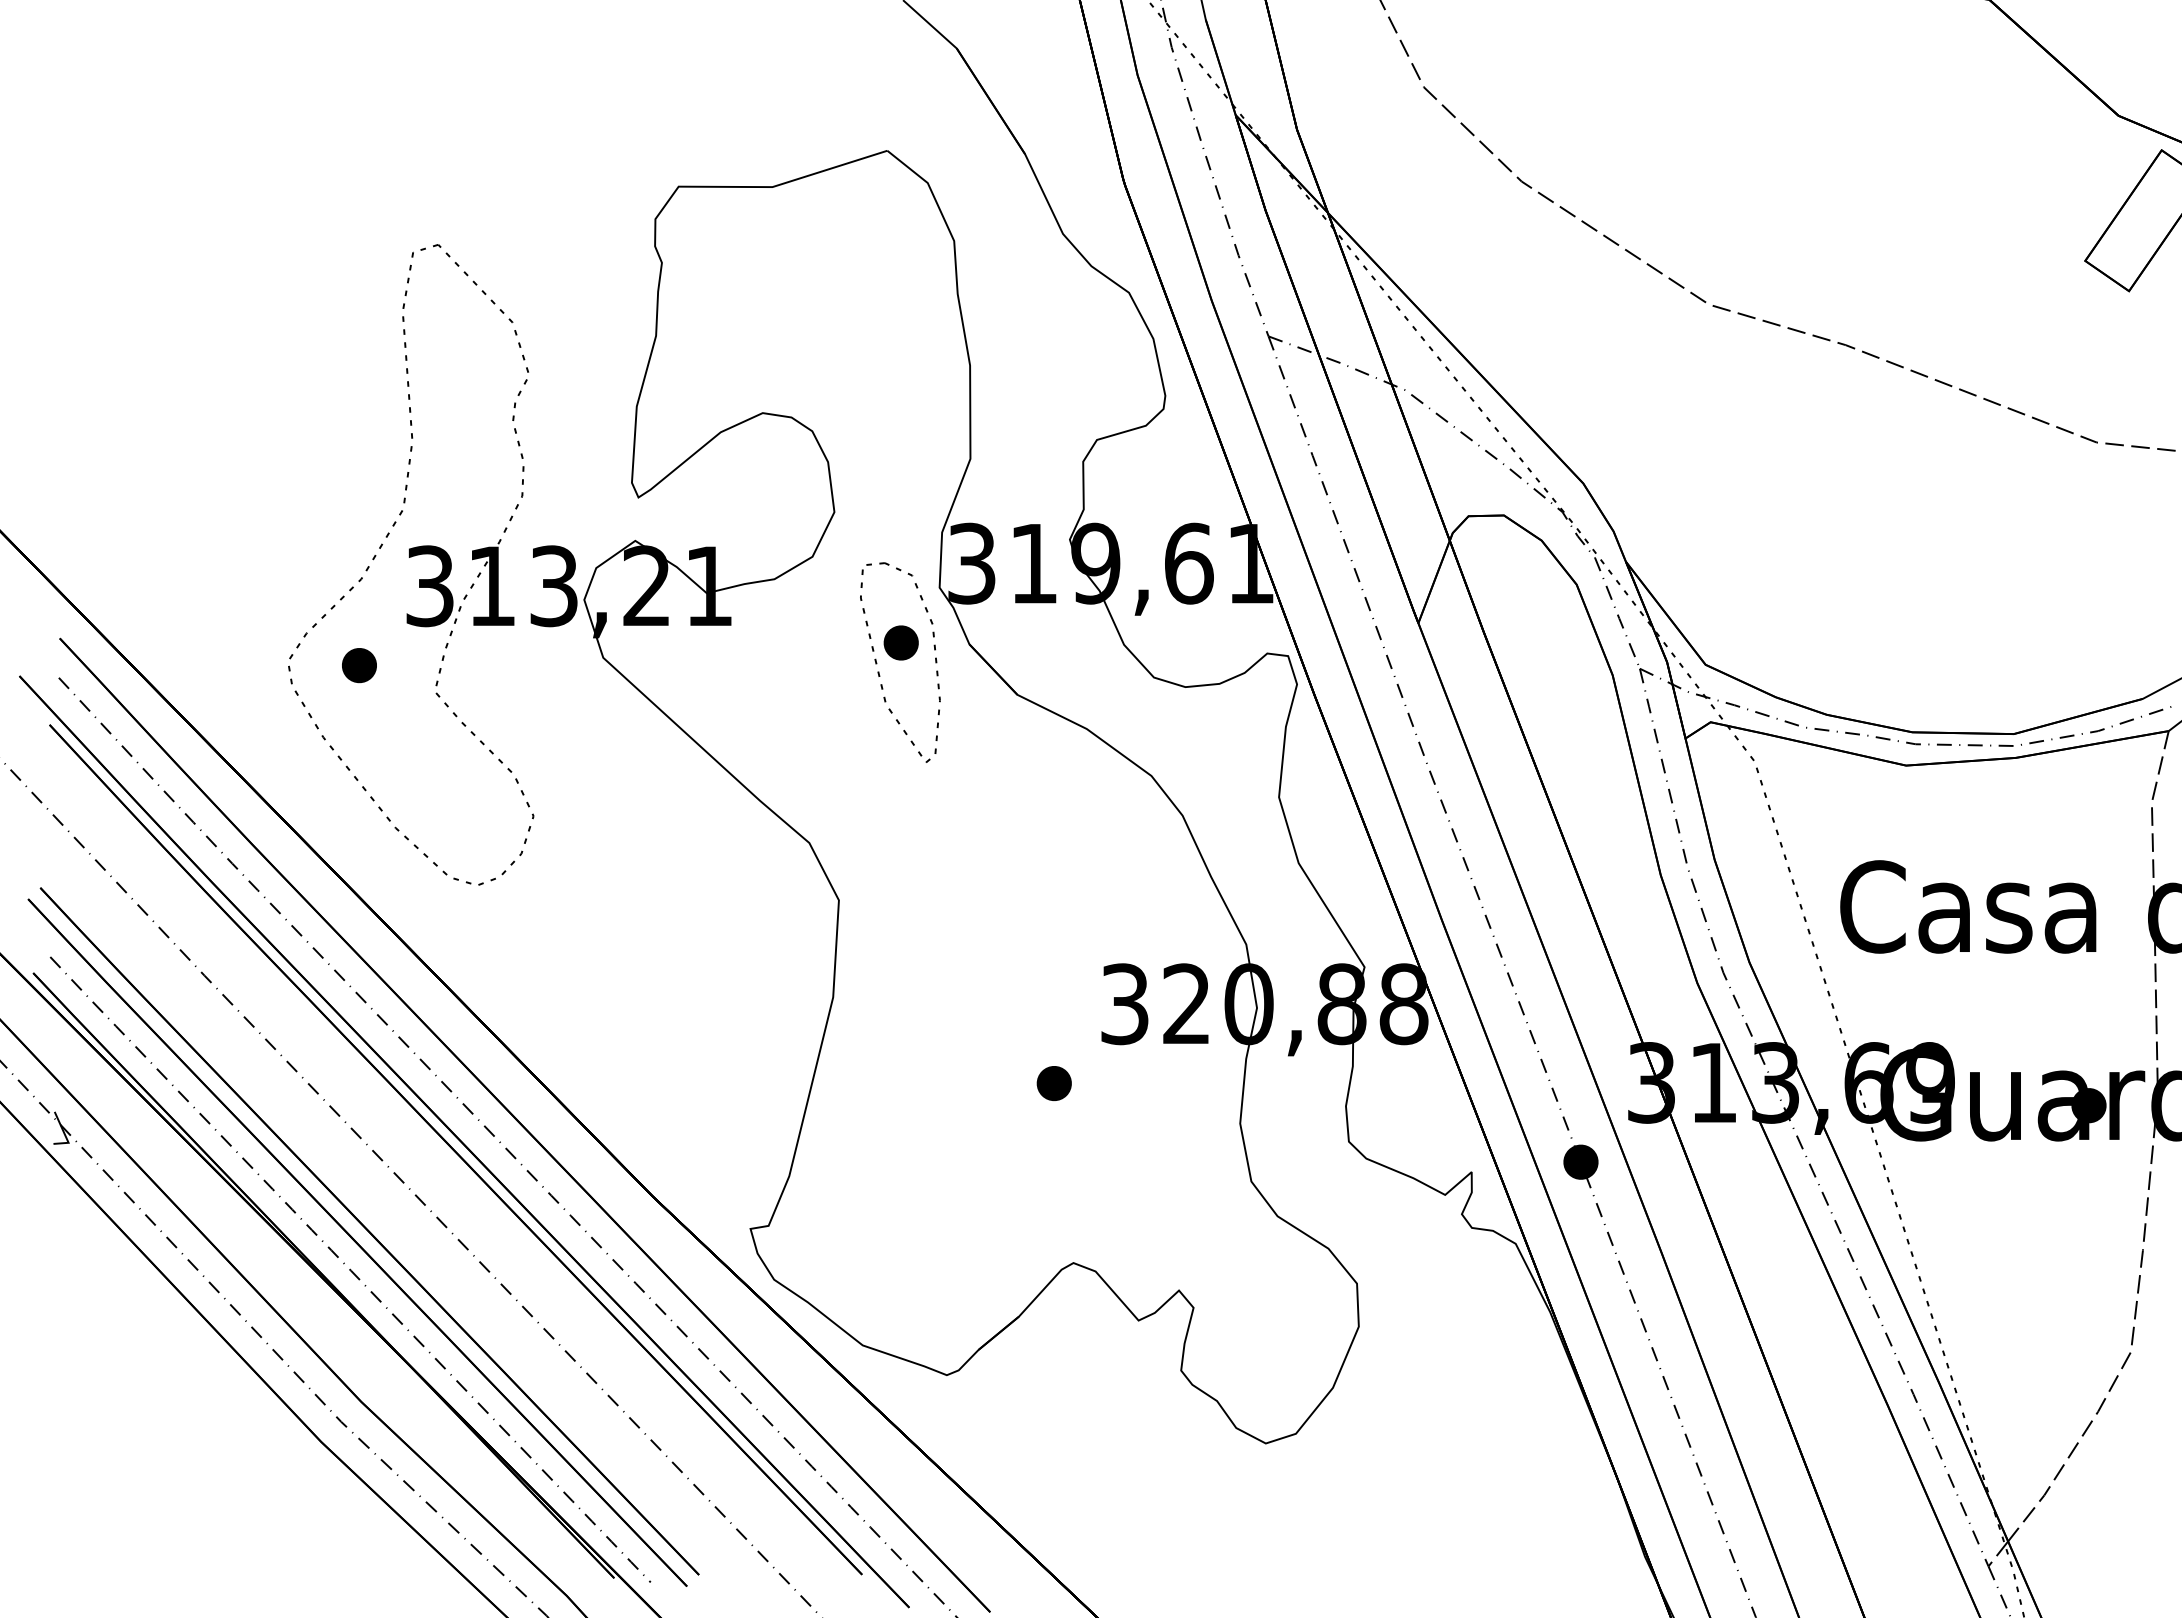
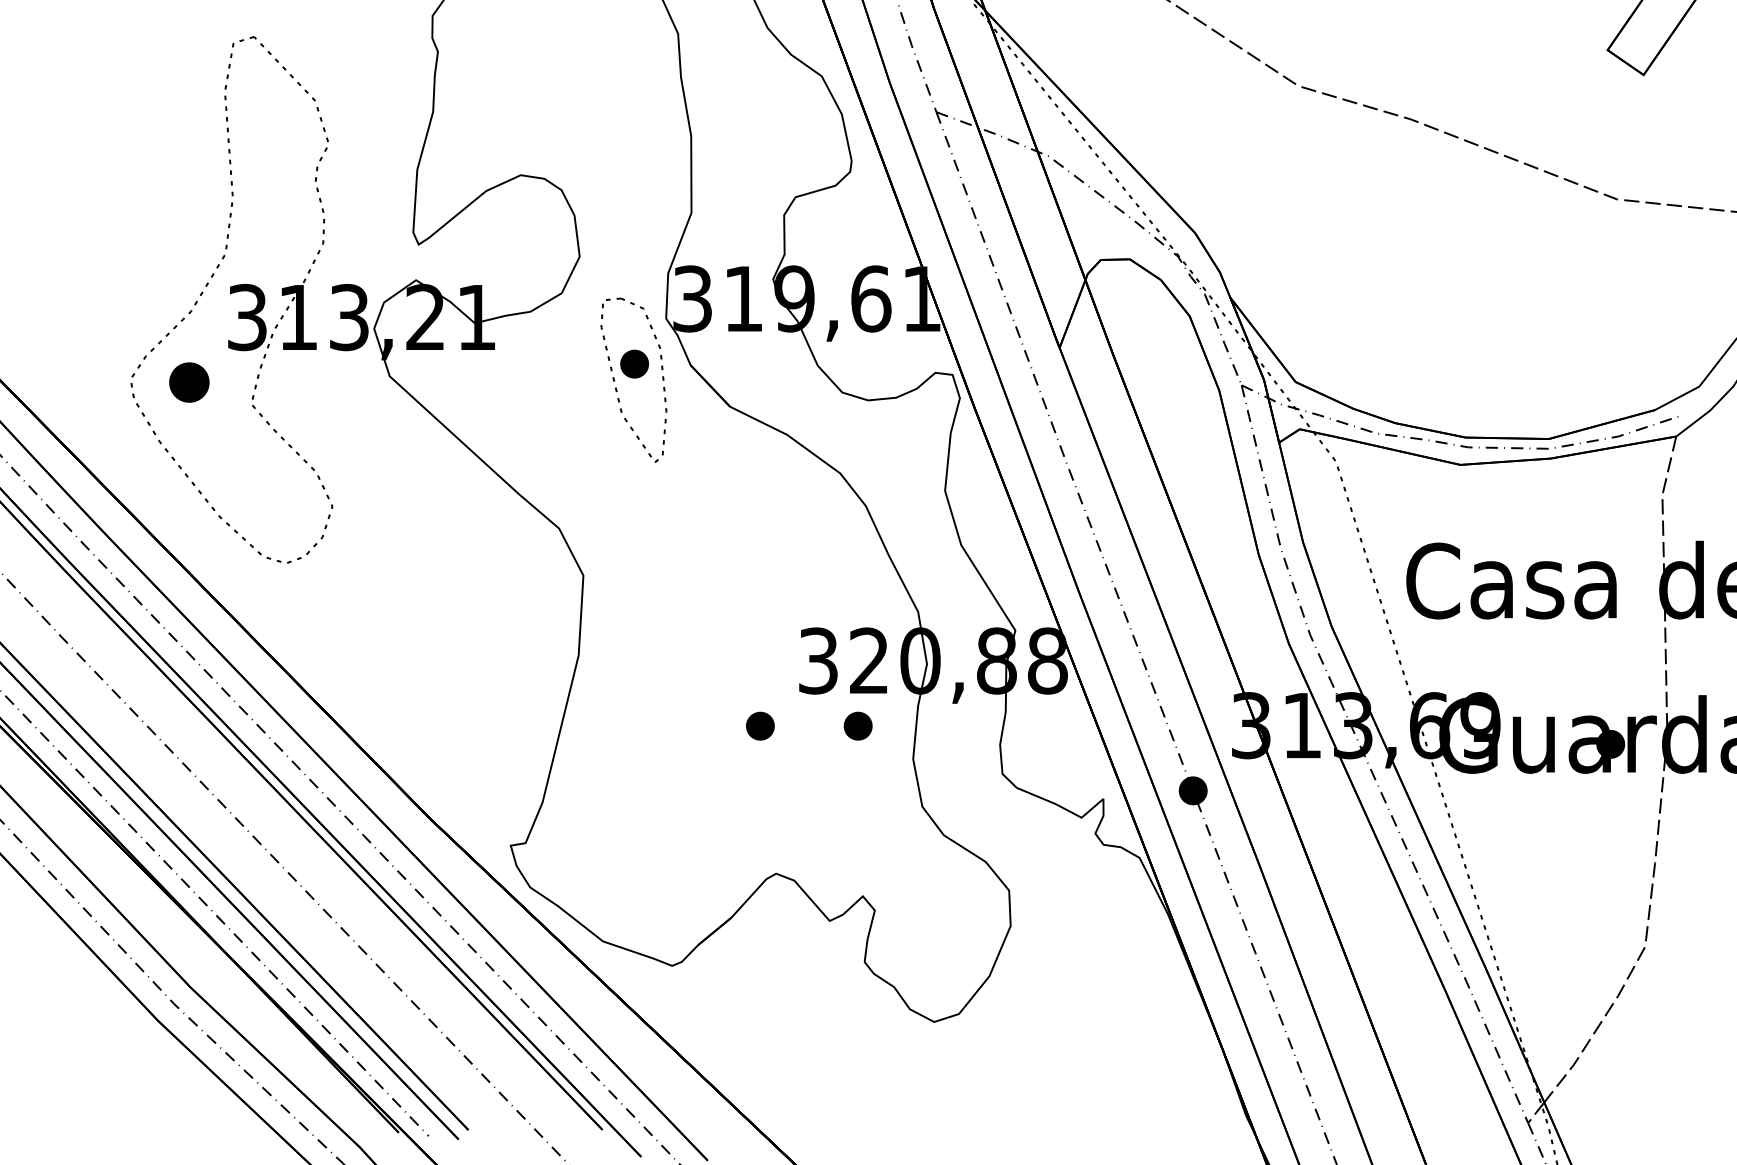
part: (359, 665) -> (189, 382), size x1.4
part: (1172, 1083) -> (857, 726), added

